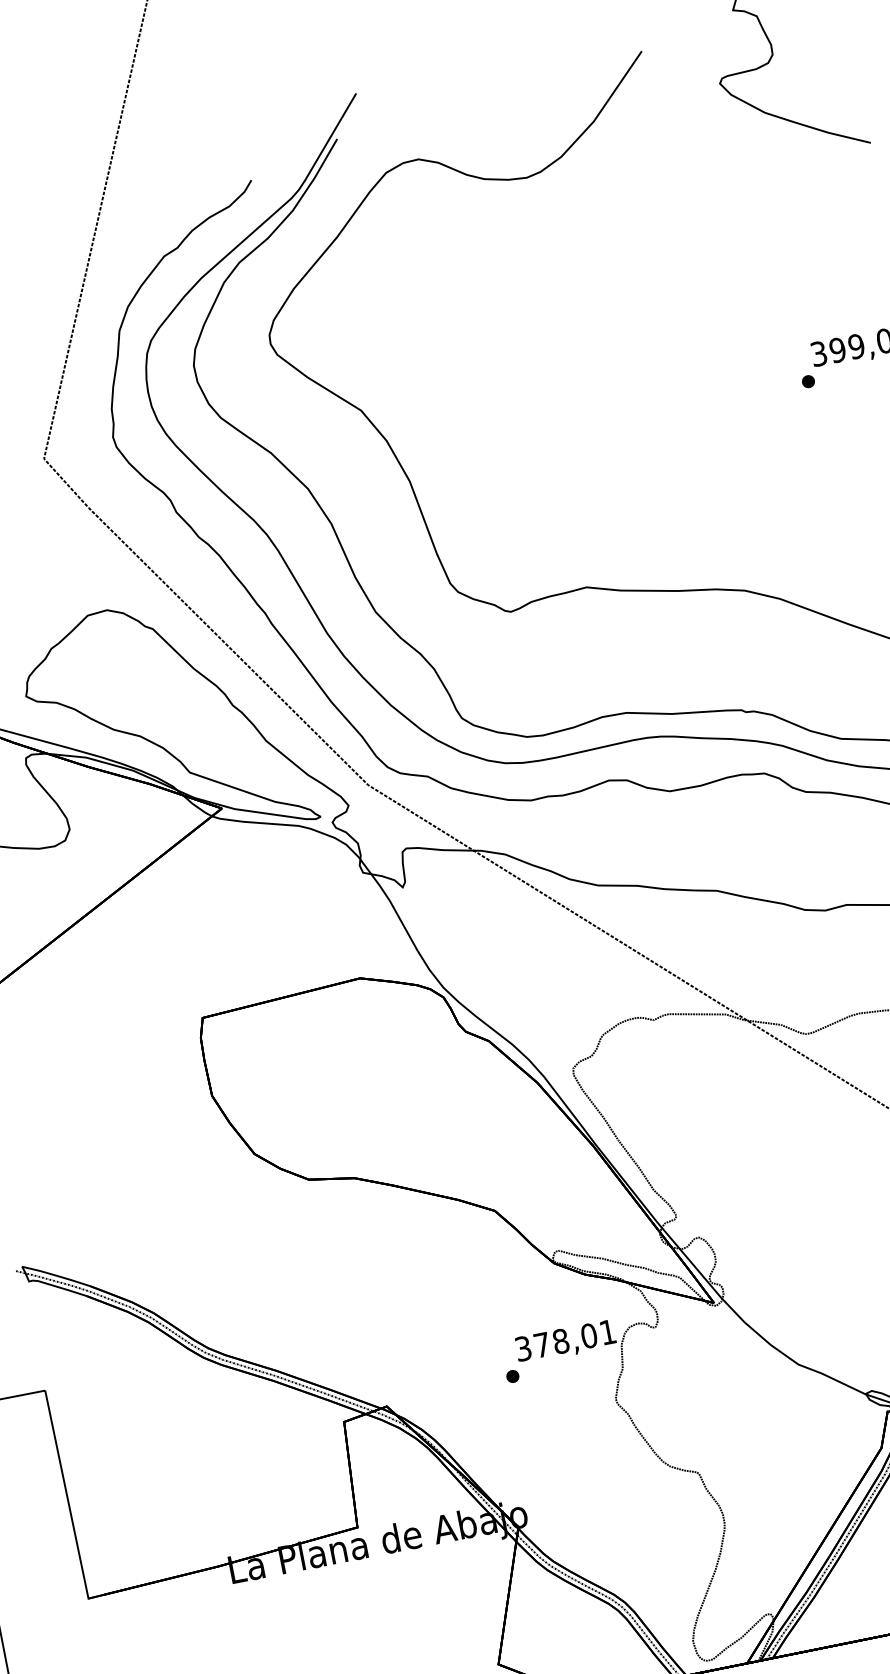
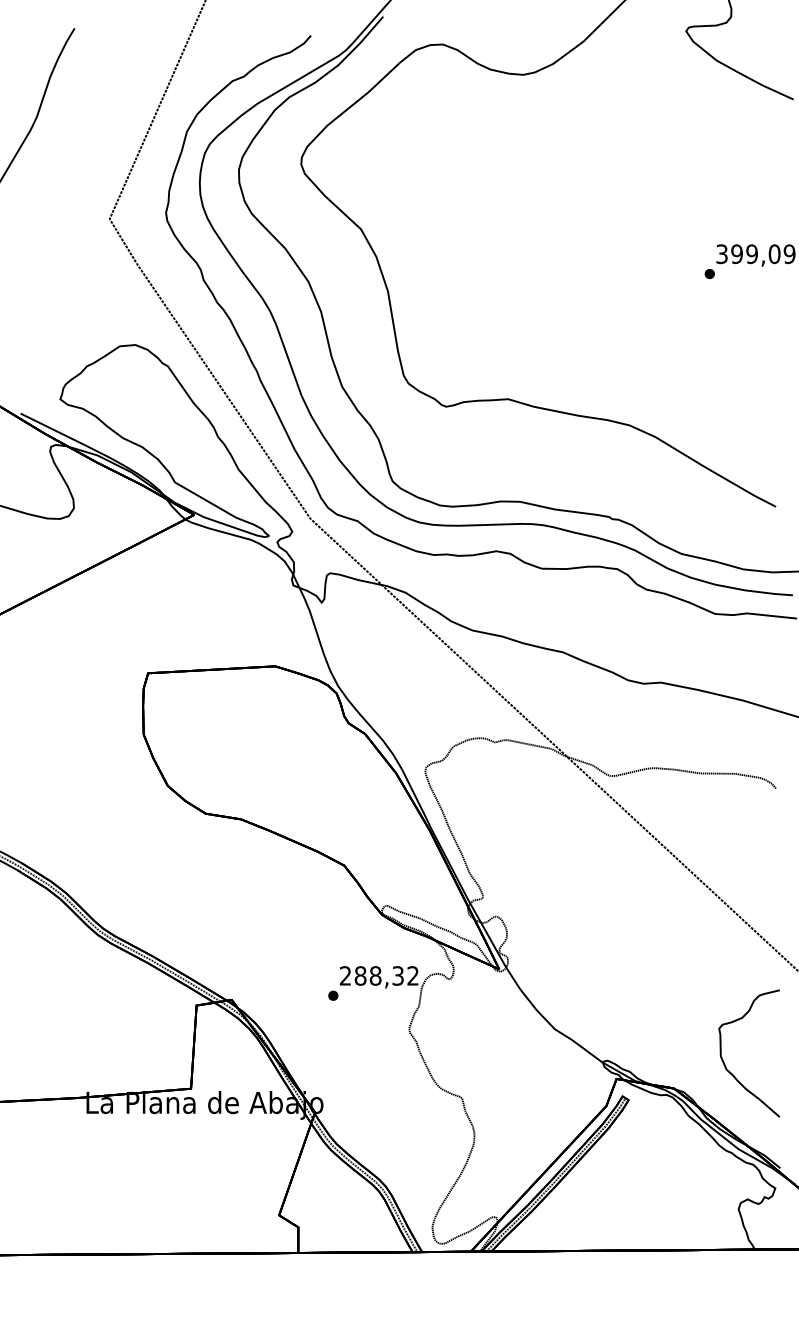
text: (565, 1339) -> (379, 975), 378,01 -> 288,32

